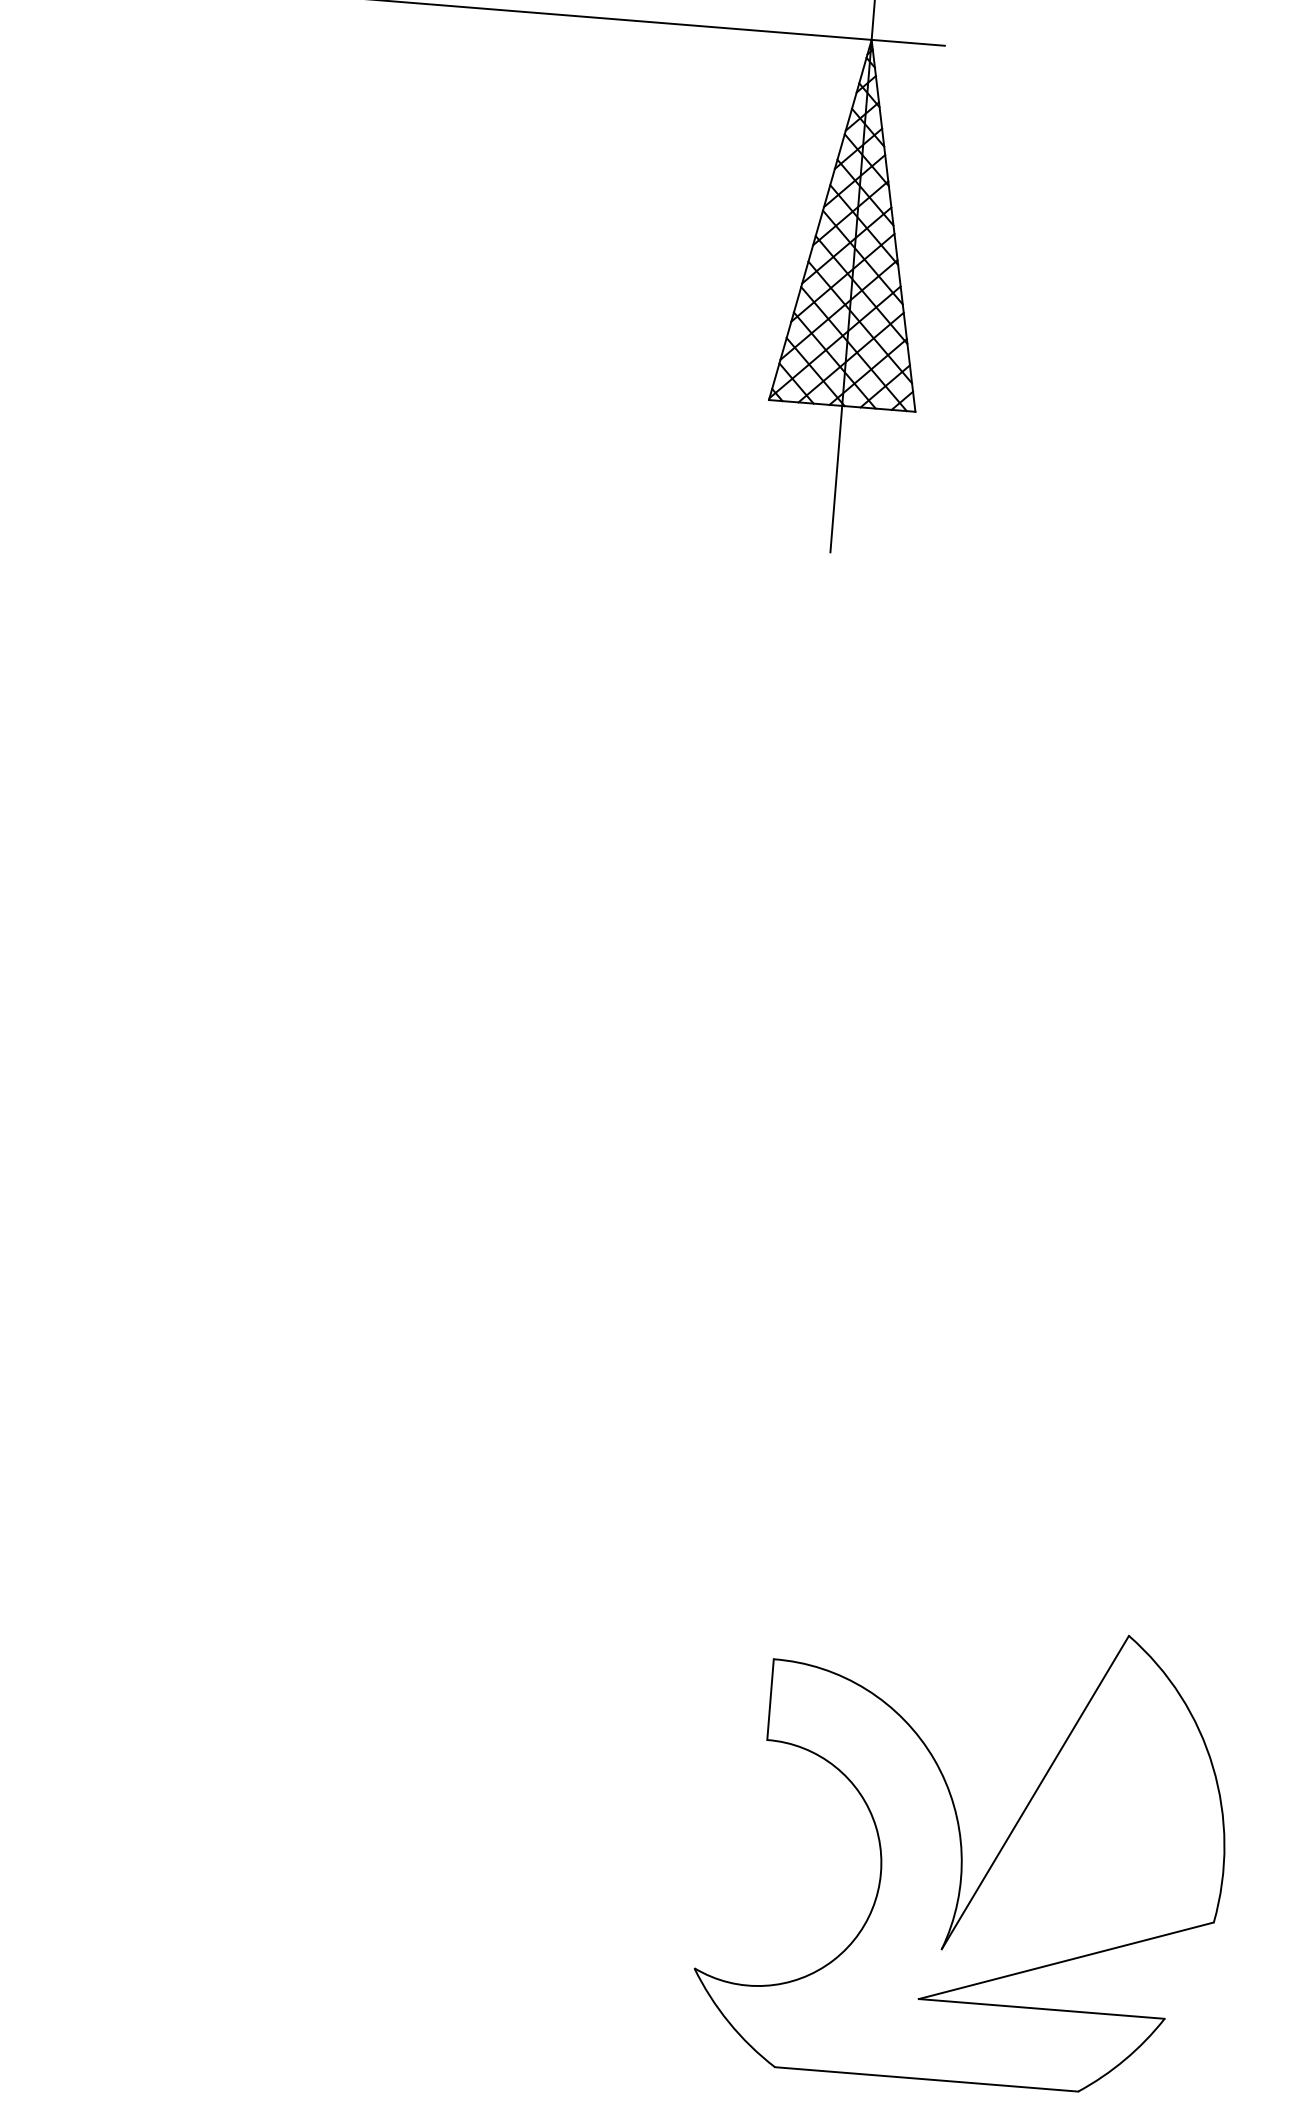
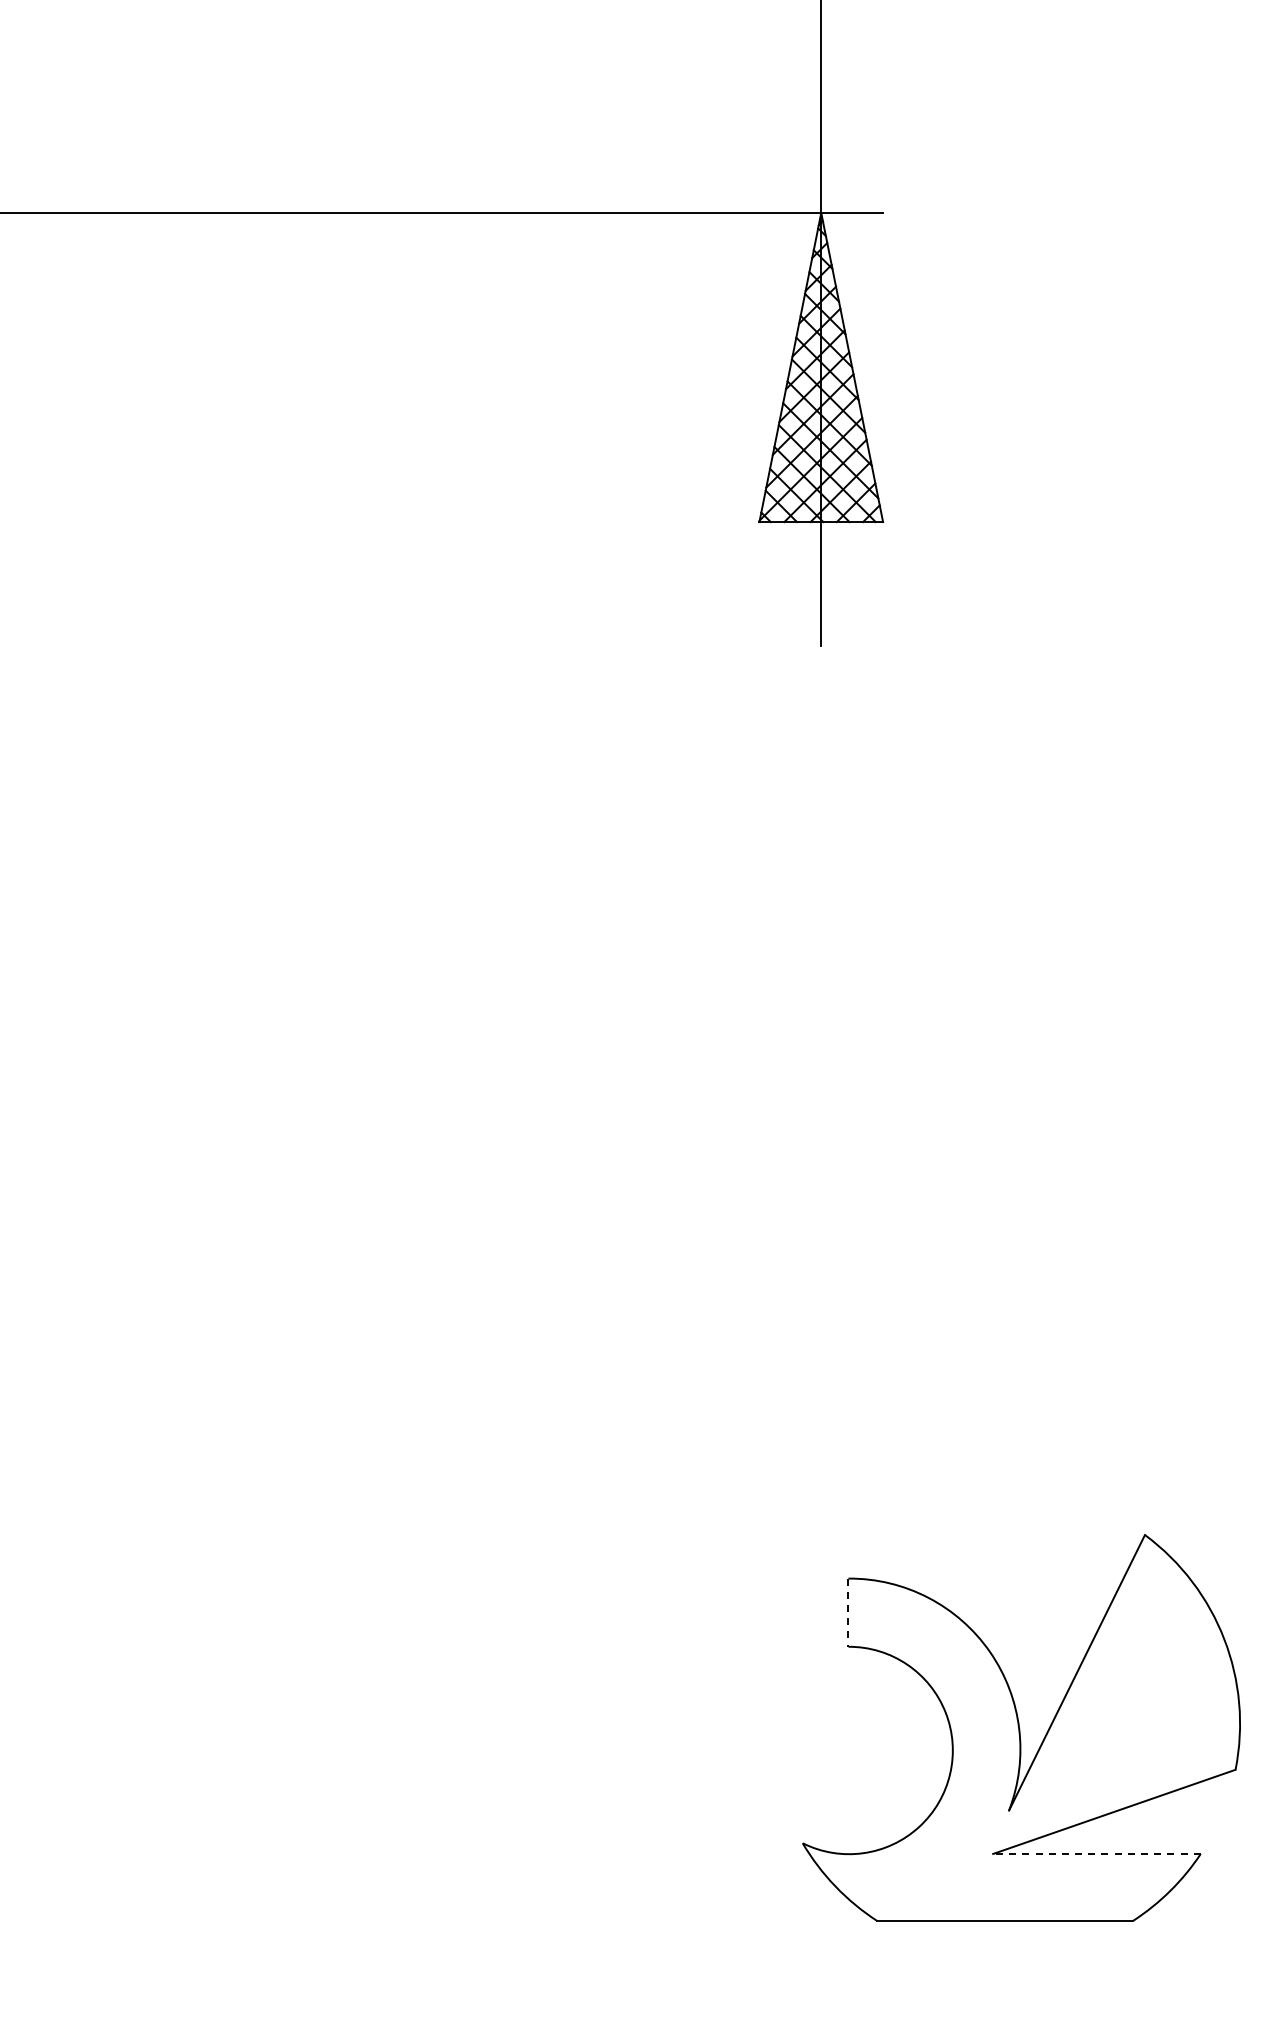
line: (770, 1700) -> (848, 1613), solid -> dashed
line: (1041, 2008) -> (1096, 1853), solid -> dashed

